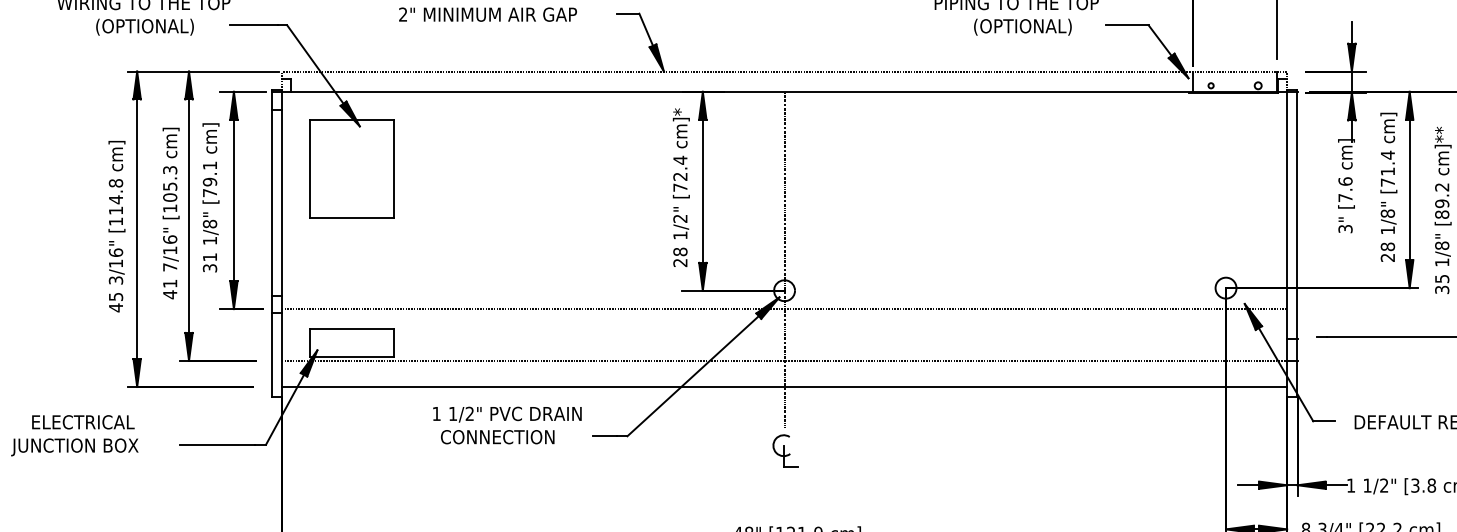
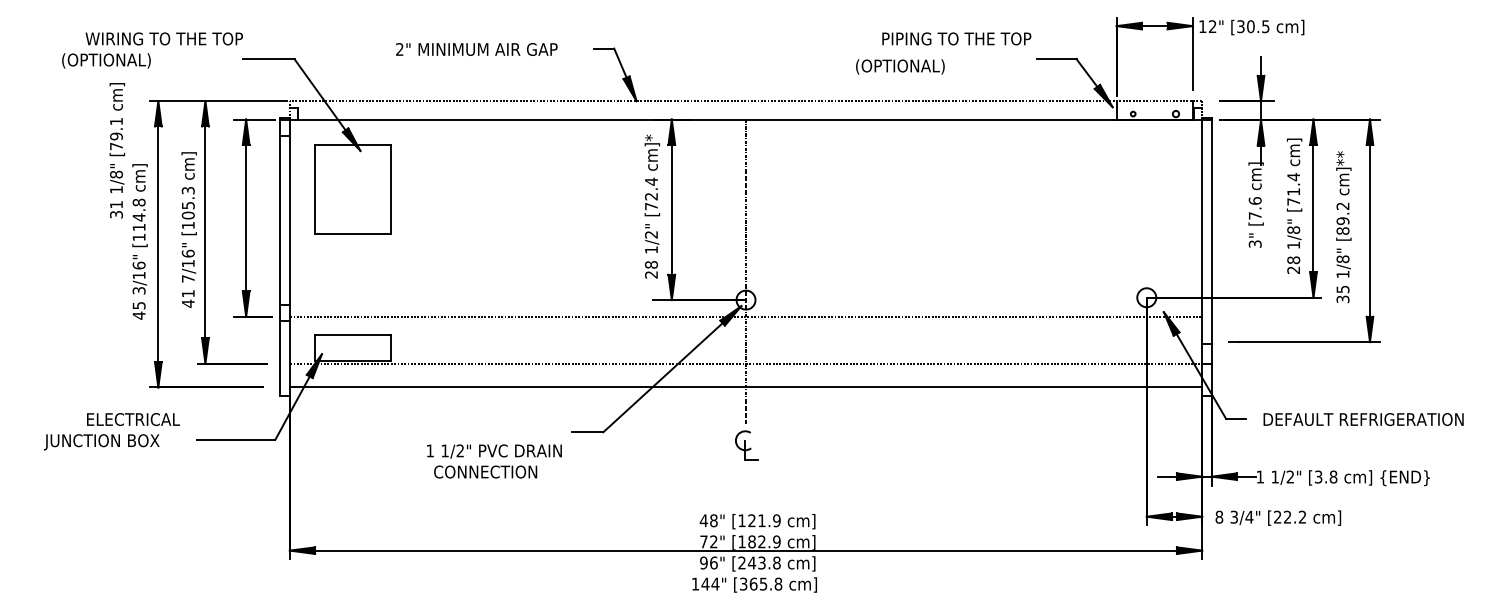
text: (145, 26) -> (106, 60), moved
text: (1023, 26) -> (900, 66), moved
text: (211, 197) -> (117, 150), moved
text: (83, 422) -> (133, 419), moved
text: (507, 425) -> (494, 461), moved

